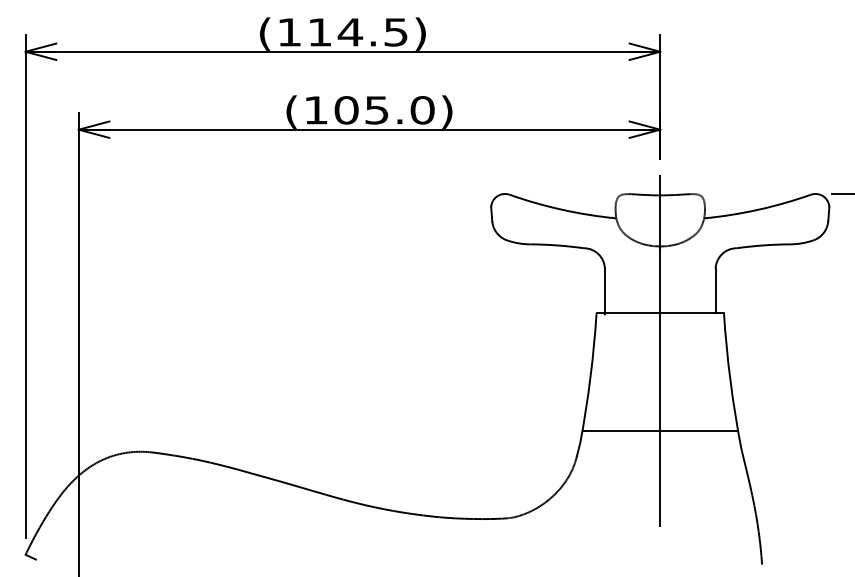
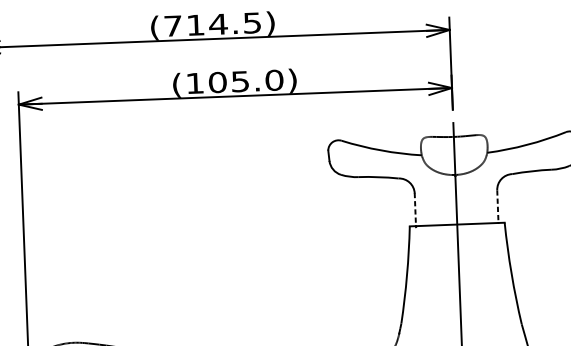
text: (289, 32) -> (173, 26), (114.5) -> (714.5)
line: (604, 291) -> (415, 210), solid -> dashed
line: (715, 291) -> (497, 206), solid -> dashed
line: (659, 430) -> (460, 312), removed

